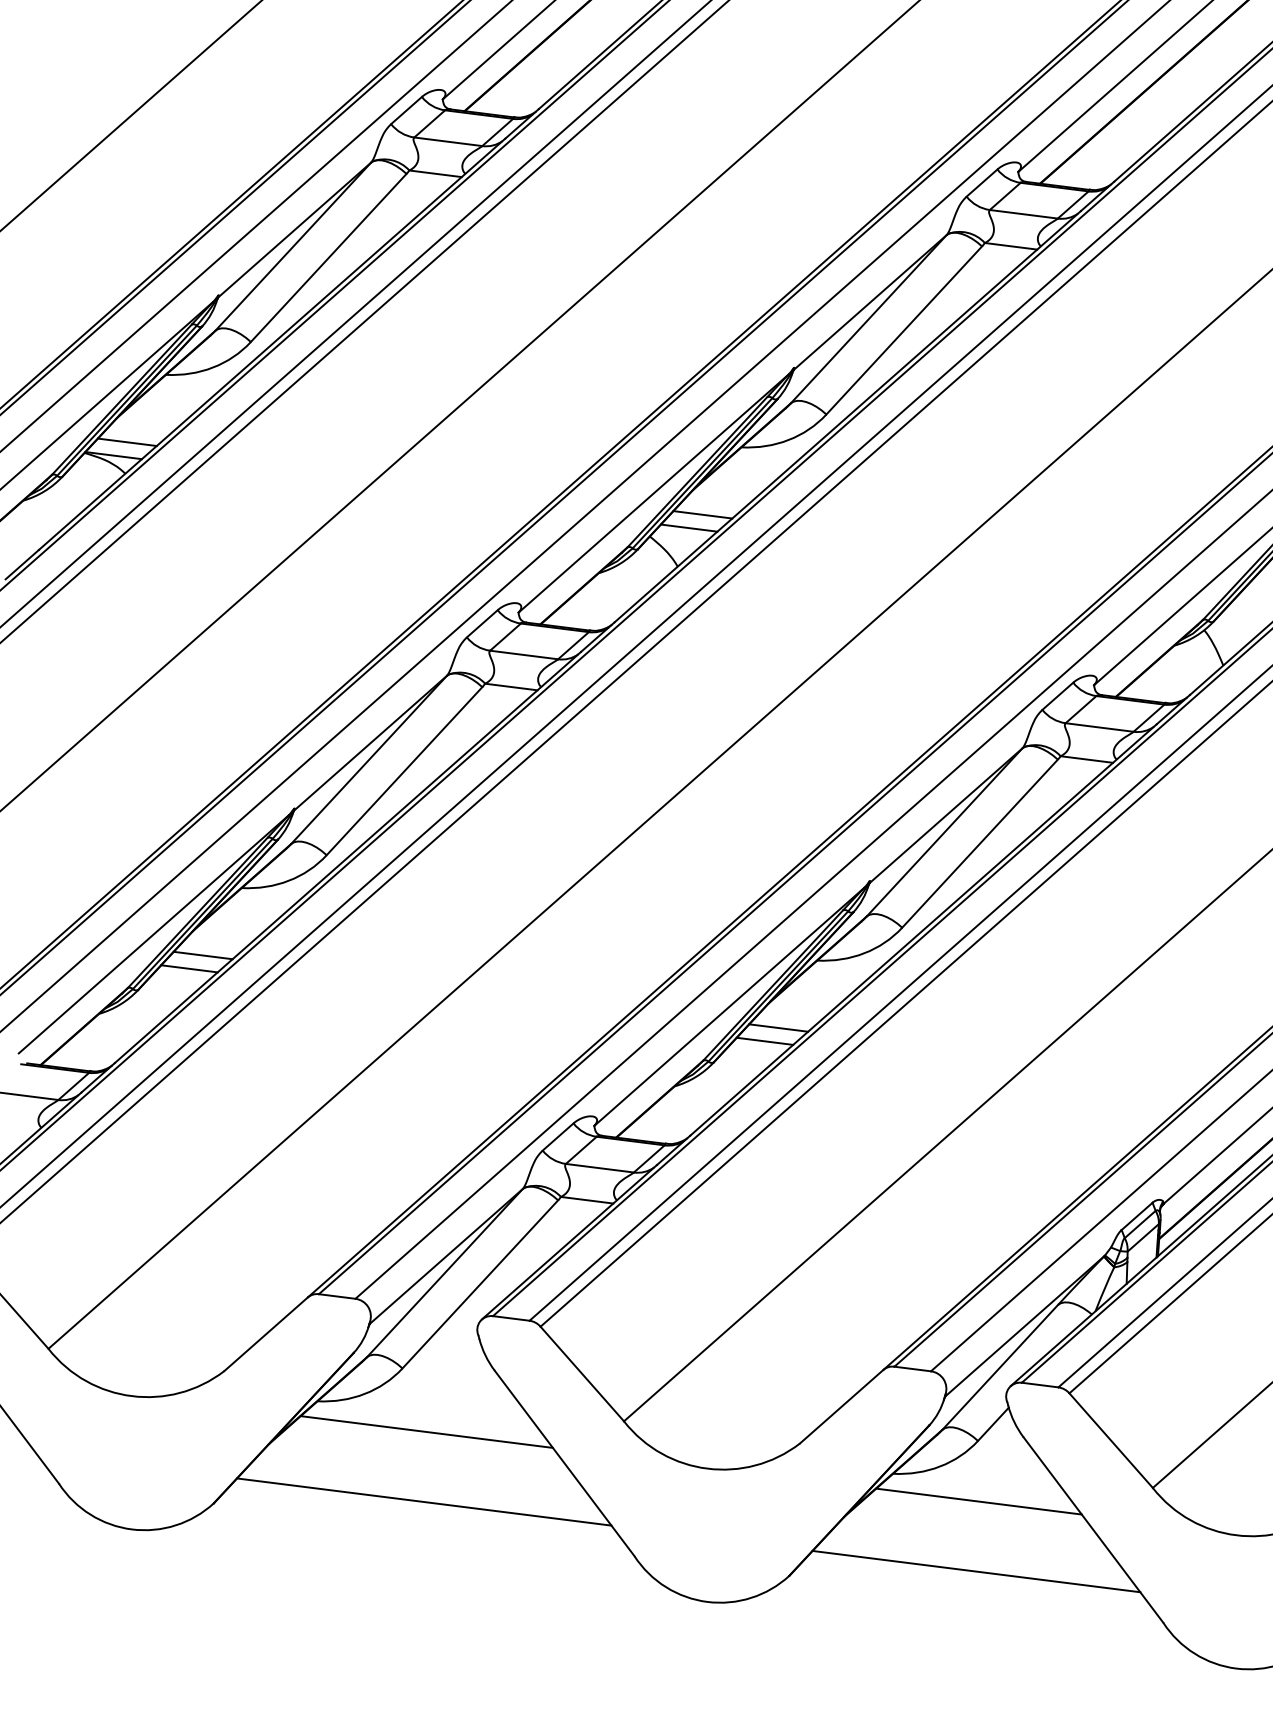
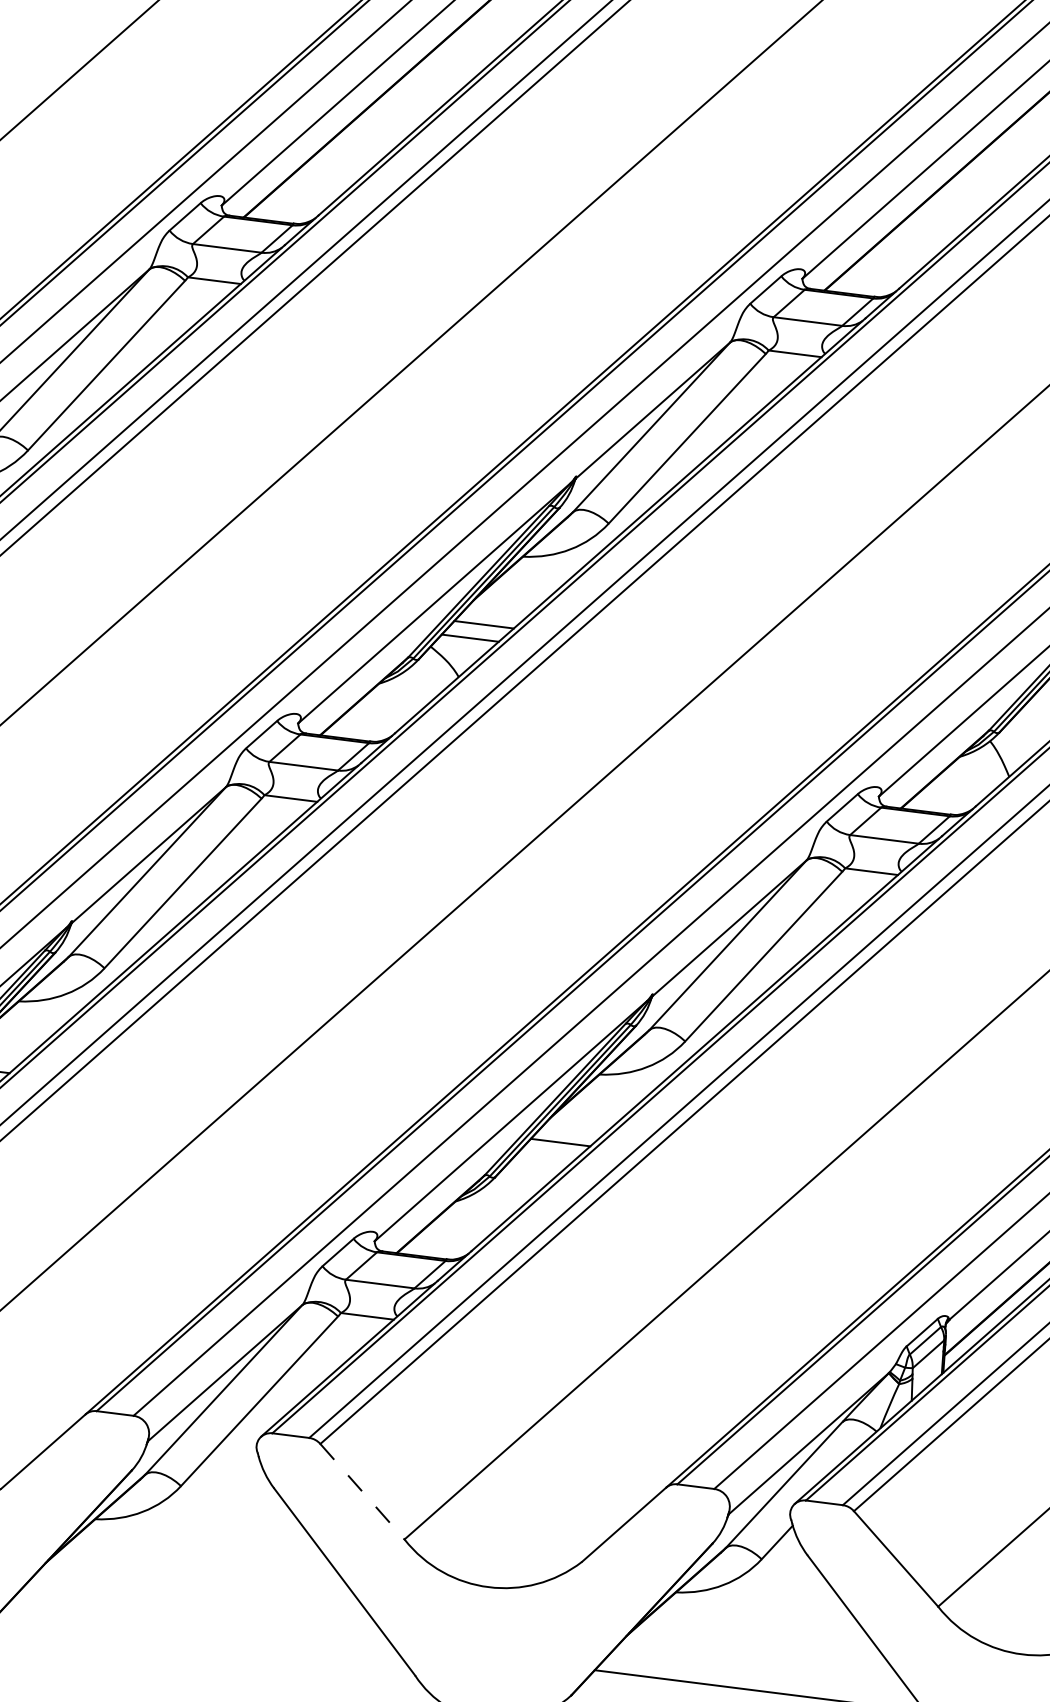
line: (764, 1040) -> (546, 1155), removed
line: (582, 1374) -> (362, 1492), solid -> dashed
line: (426, 1431) -> (205, 1549), removed
line: (424, 1501) -> (203, 1620), removed
line: (978, 1501) -> (762, 1620), removed

